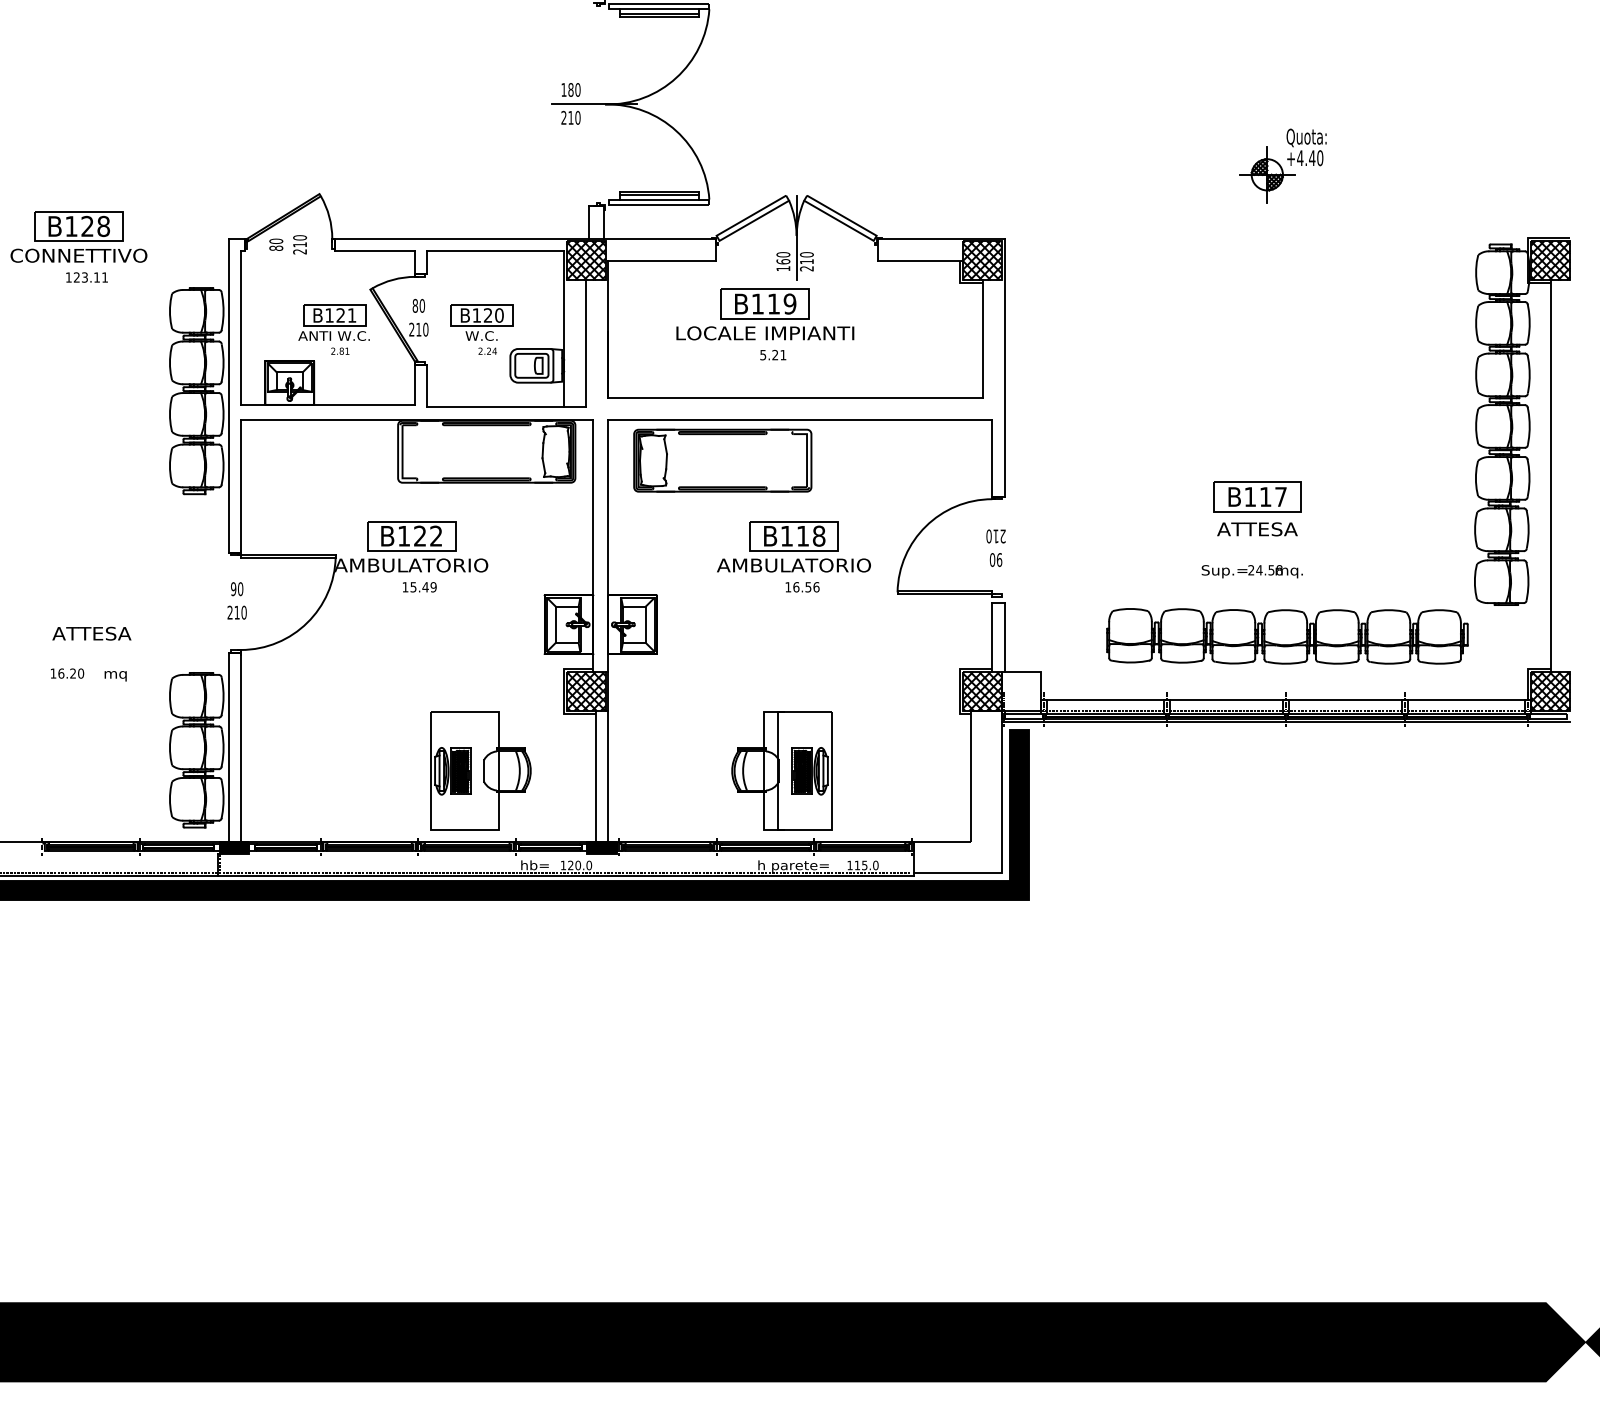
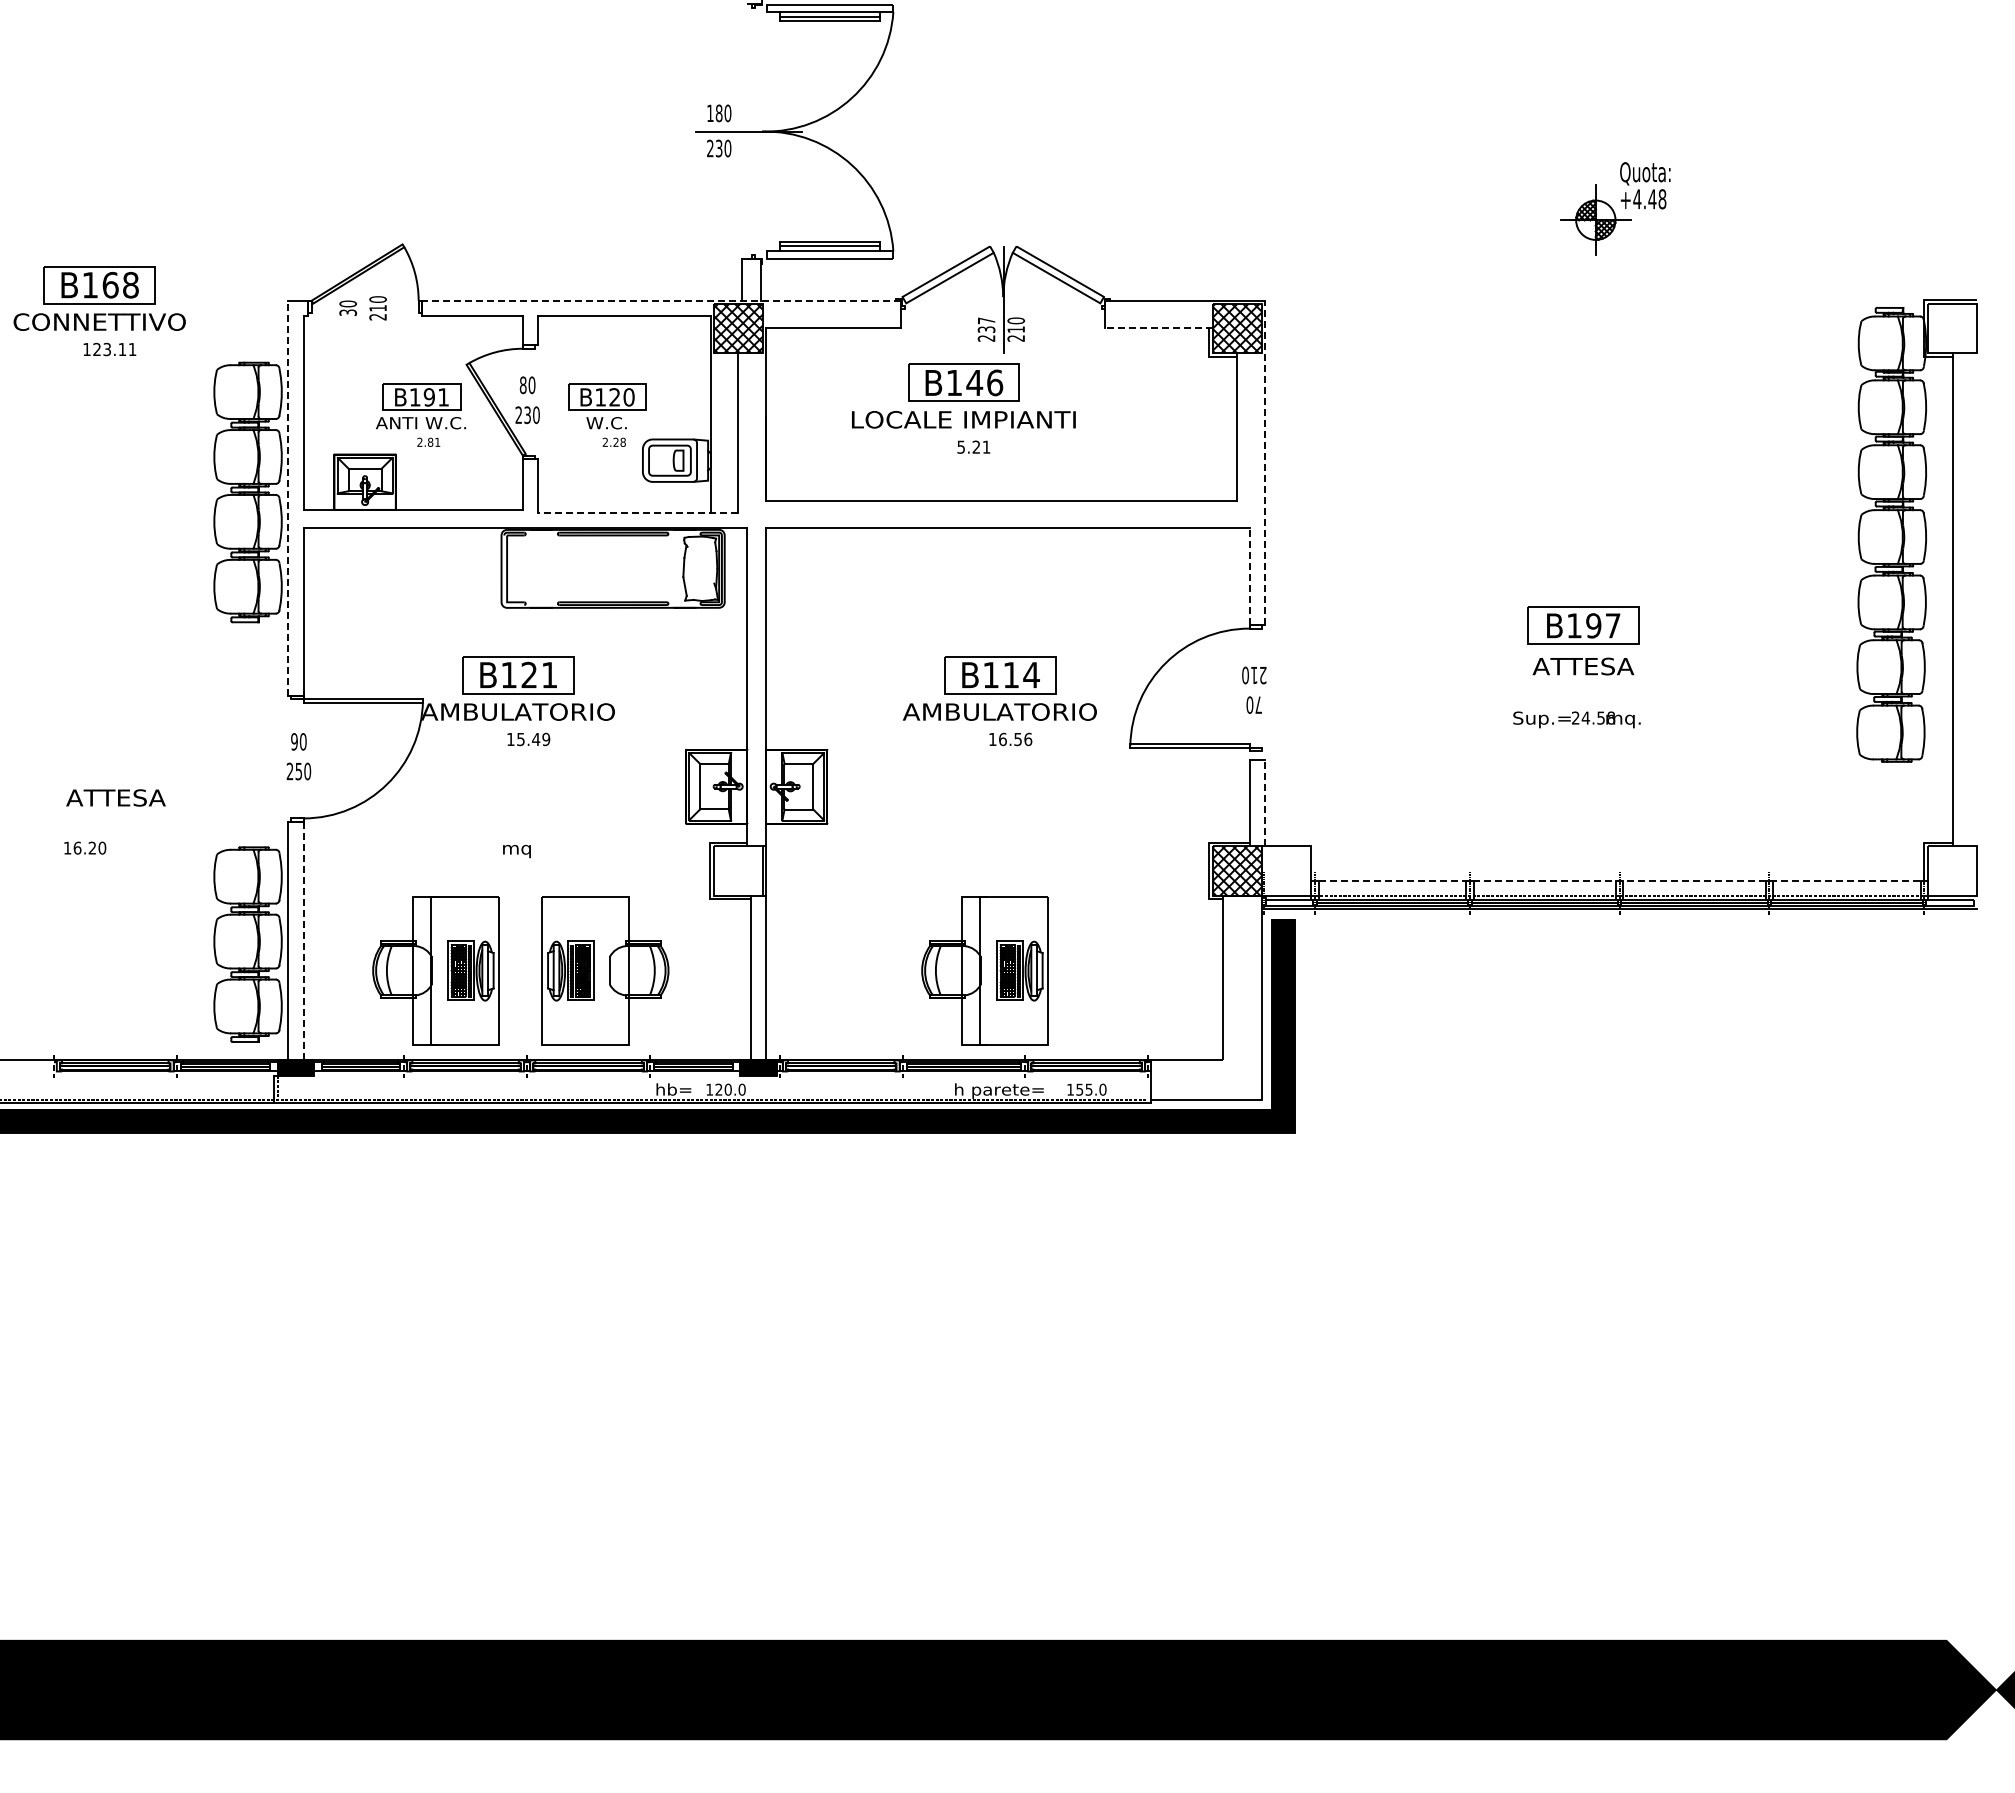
text: (570, 117) -> (718, 148), 210 -> 230
text: (1320, 158) -> (1662, 199), +4.40 -> +4.48
text: (87, 225) -> (110, 284), B128 -> B168
line: (525, 238) -> (661, 300), solid -> dashed
text: (275, 248) -> (347, 312), 80 -> 30
line: (920, 260) -> (1159, 328), solid -> dashed
hatch: (1550, 260) -> (1952, 328), removed
text: (783, 261) -> (986, 329), 160 -> 237
text: (781, 303) -> (984, 382), B119 -> B146
text: (340, 315) -> (428, 397), B121 -> B191
text: (418, 329) -> (527, 415), 210 -> 230
text: (494, 350) -> (623, 441), 2.24 -> 2.28
line: (1004, 367) -> (1265, 462), solid -> dashed
line: (228, 395) -> (288, 497), solid -> dashed
line: (506, 406) -> (638, 512), solid -> dashed
line: (992, 457) -> (1249, 576), solid -> dashed
part: (722, 461) -> (909, 580), removed
text: (1265, 496) -> (1593, 625), B117 -> B197
text: (436, 535) -> (549, 674), B122 -> B121
text: (819, 535) -> (1031, 674), B118 -> B114
text: (999, 559) -> (1258, 704), 90 -> 70
text: (236, 612) -> (298, 771), 210 -> 250
part: (1287, 635) -> (1621, 800), removed
line: (1004, 637) -> (1265, 802), solid -> dashed
text: (115, 676) -> (516, 851), moved
hatch: (585, 691) -> (737, 870), removed
hatch: (1550, 691) -> (1952, 870), removed
line: (1286, 700) -> (1620, 881), solid -> dashed
line: (240, 746) -> (303, 940), solid -> dashed
part: (345, 770) -> (435, 970), added
text: (857, 865) -> (1079, 1089), 115.0 -> 155.0

